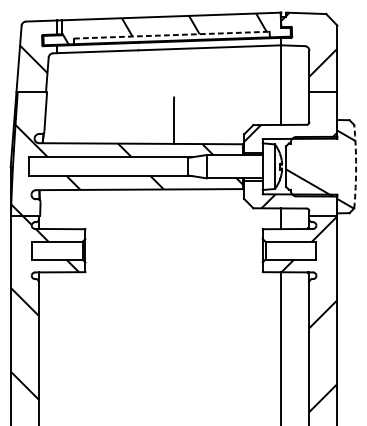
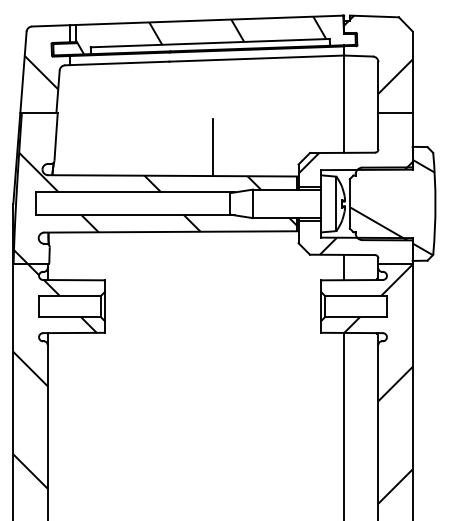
line: (172, 35) -> (210, 43), dashed -> solid
arc: (356, 166) -> (435, 203), dashed -> solid

